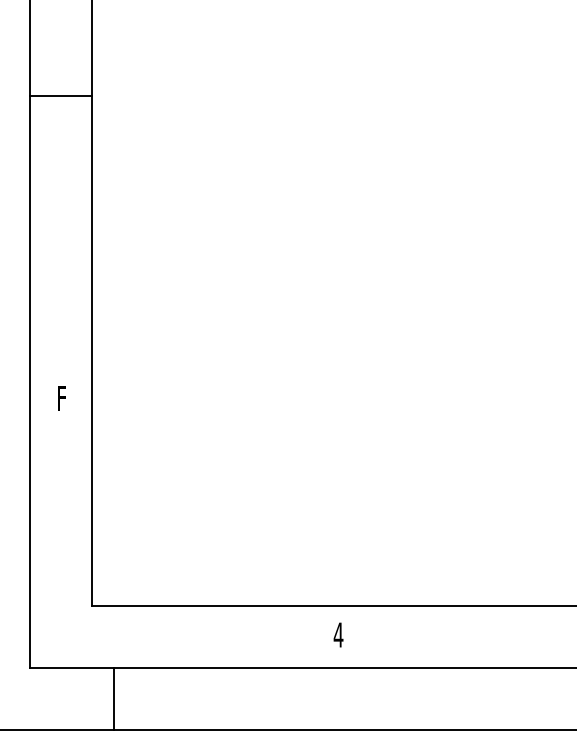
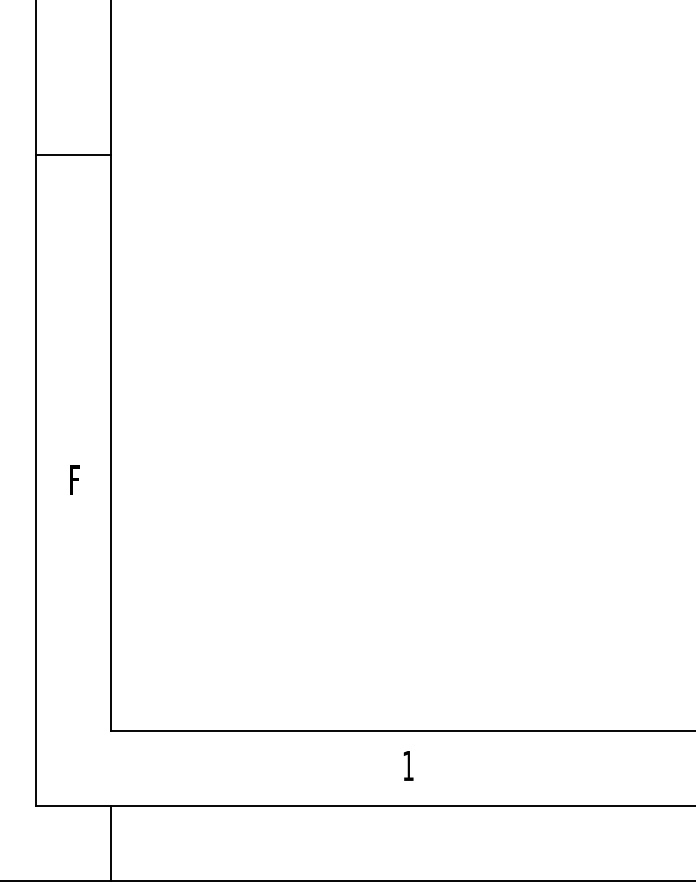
line: (60, 95) -> (73, 155), moved
text: (338, 634) -> (408, 765), 4 -> 1
line: (114, 698) -> (111, 842), moved

